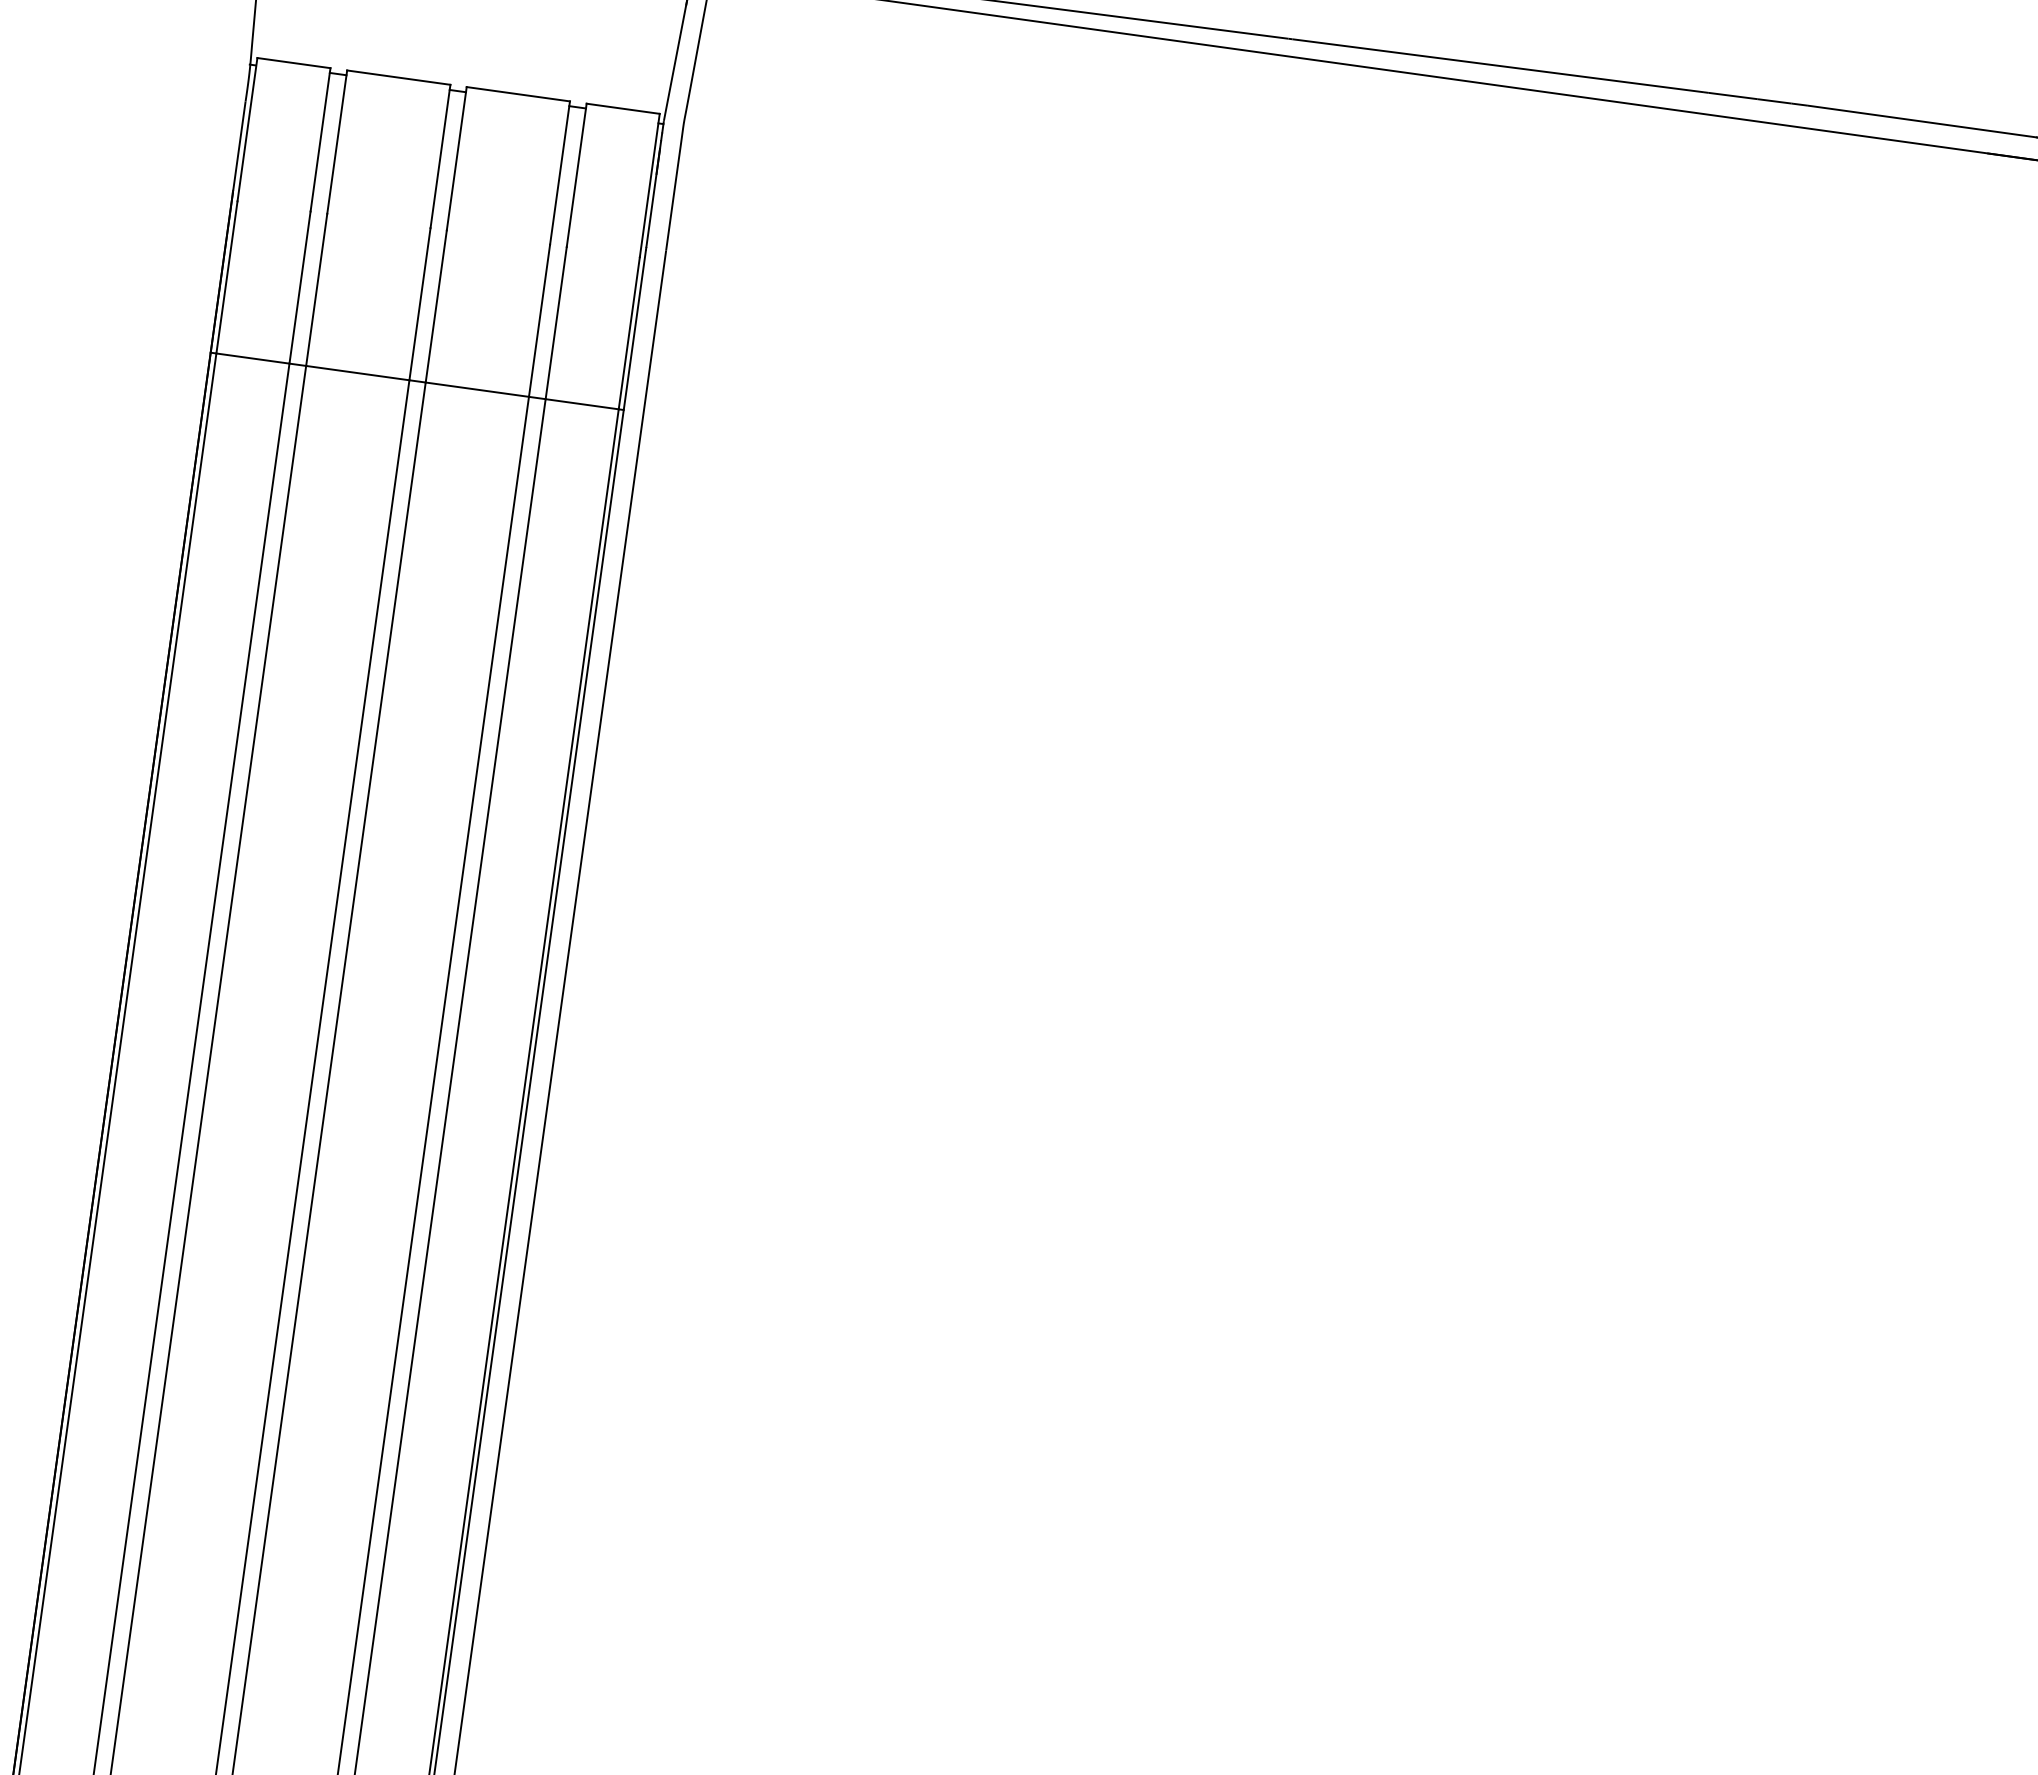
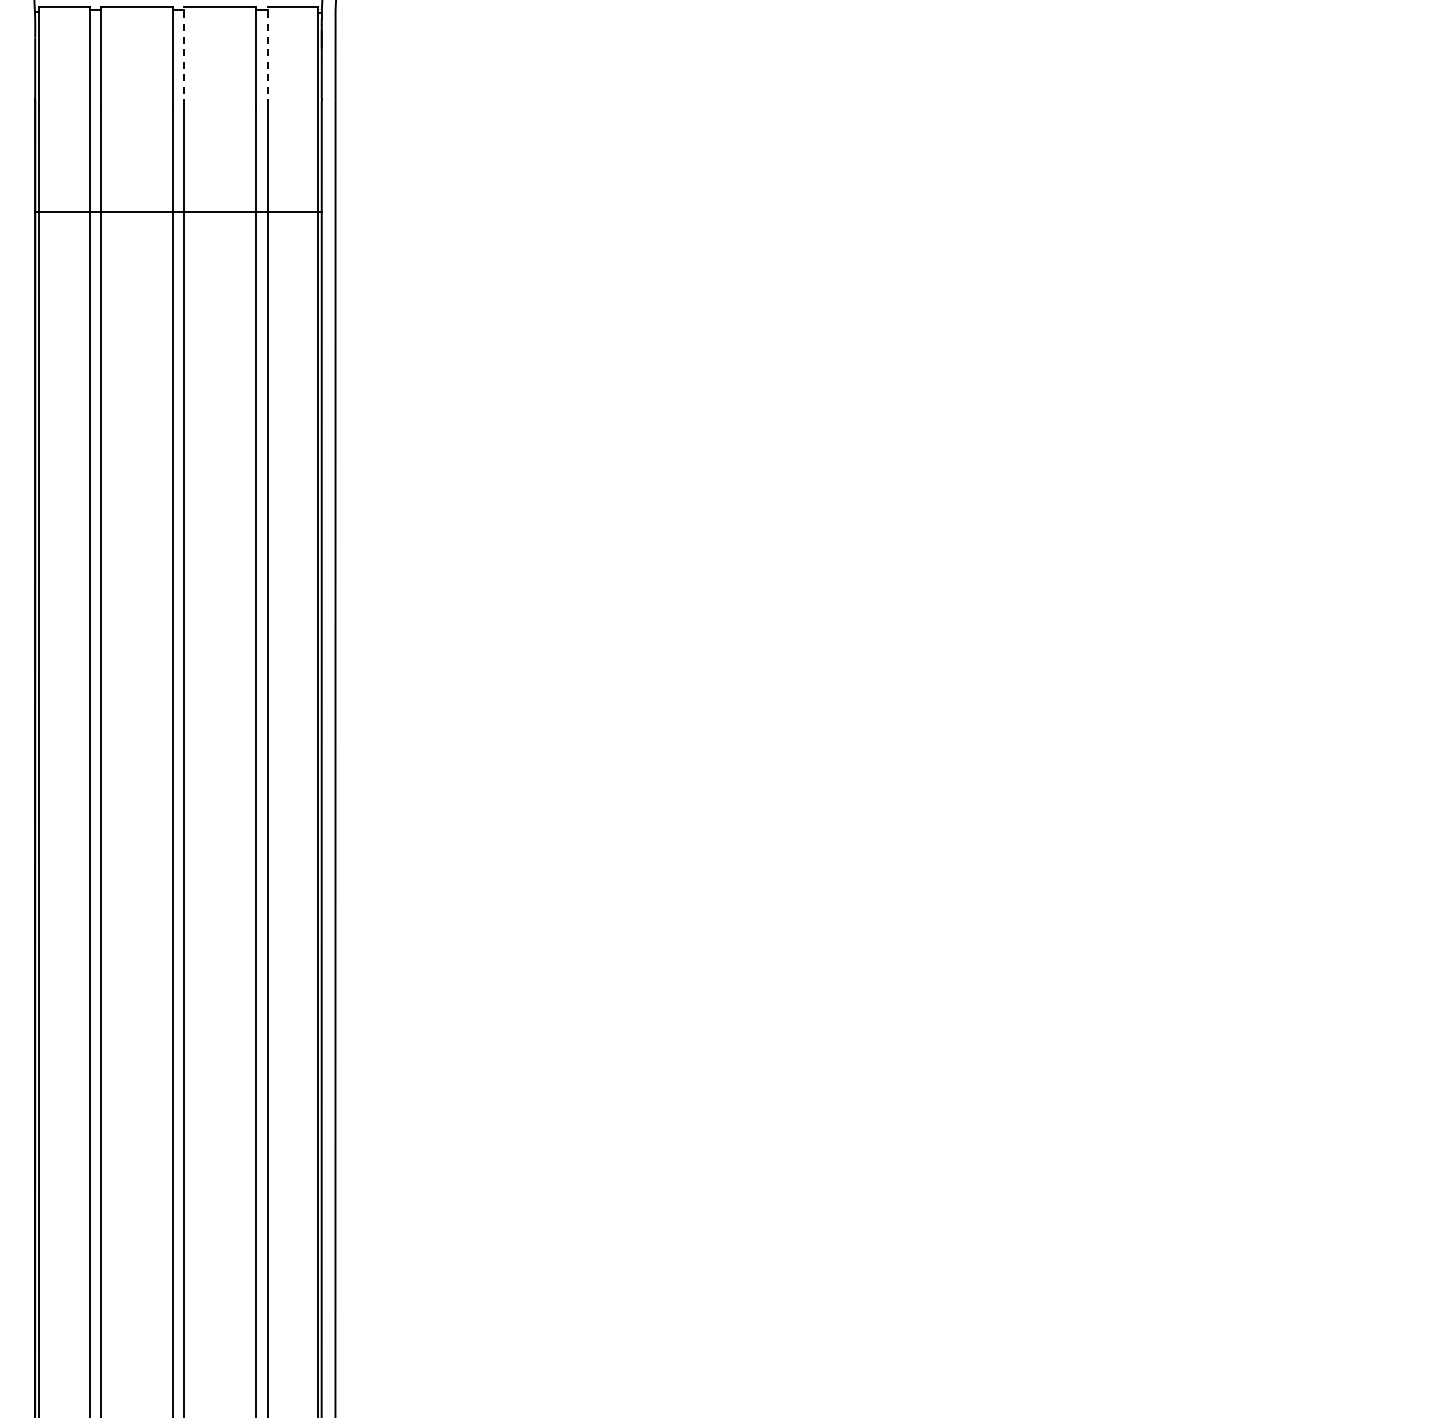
line: (456, 158) -> (184, 56), solid -> dashed
line: (576, 175) -> (267, 56), solid -> dashed

